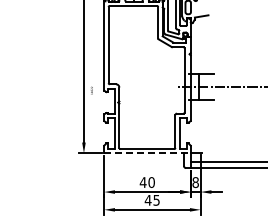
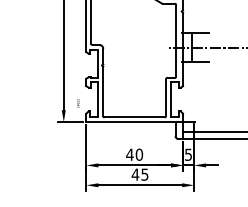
text: (91, 90) -> (77, 103), moved
line: (147, 153) -> (134, 122), dashed -> solid
text: (195, 182) -> (188, 154), 8 -> 5

